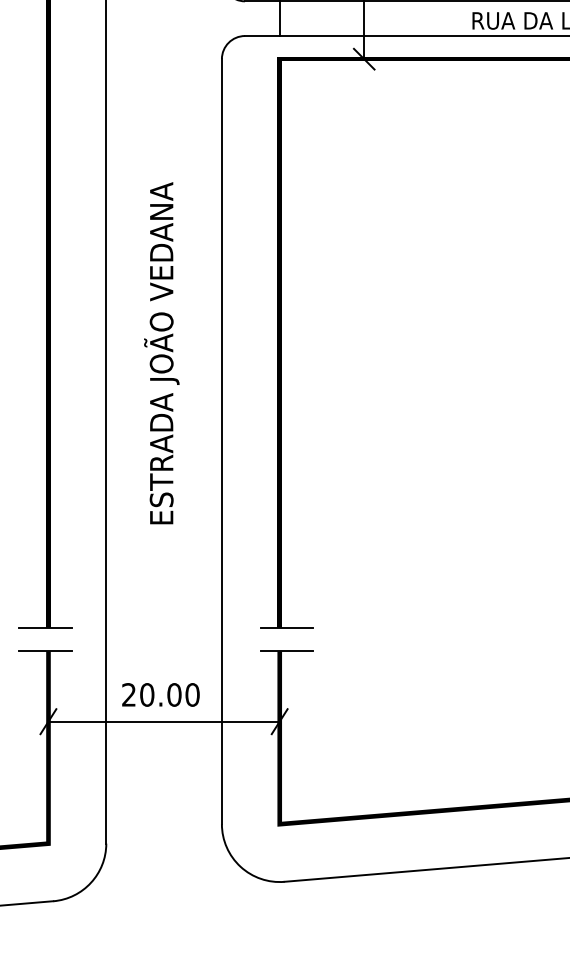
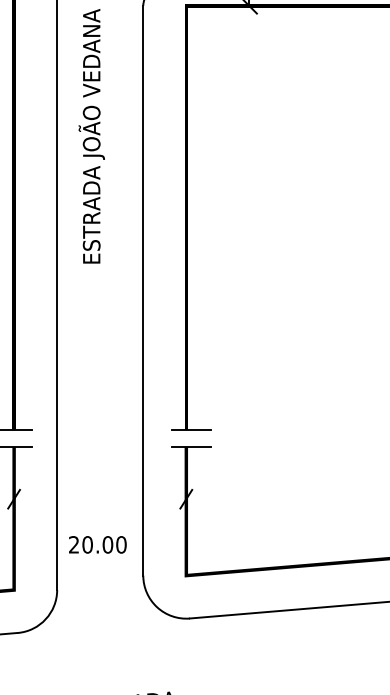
text: (161, 353) -> (91, 136), moved
text: (160, 694) -> (97, 544), moved
line: (163, 721) -> (99, 499), removed

